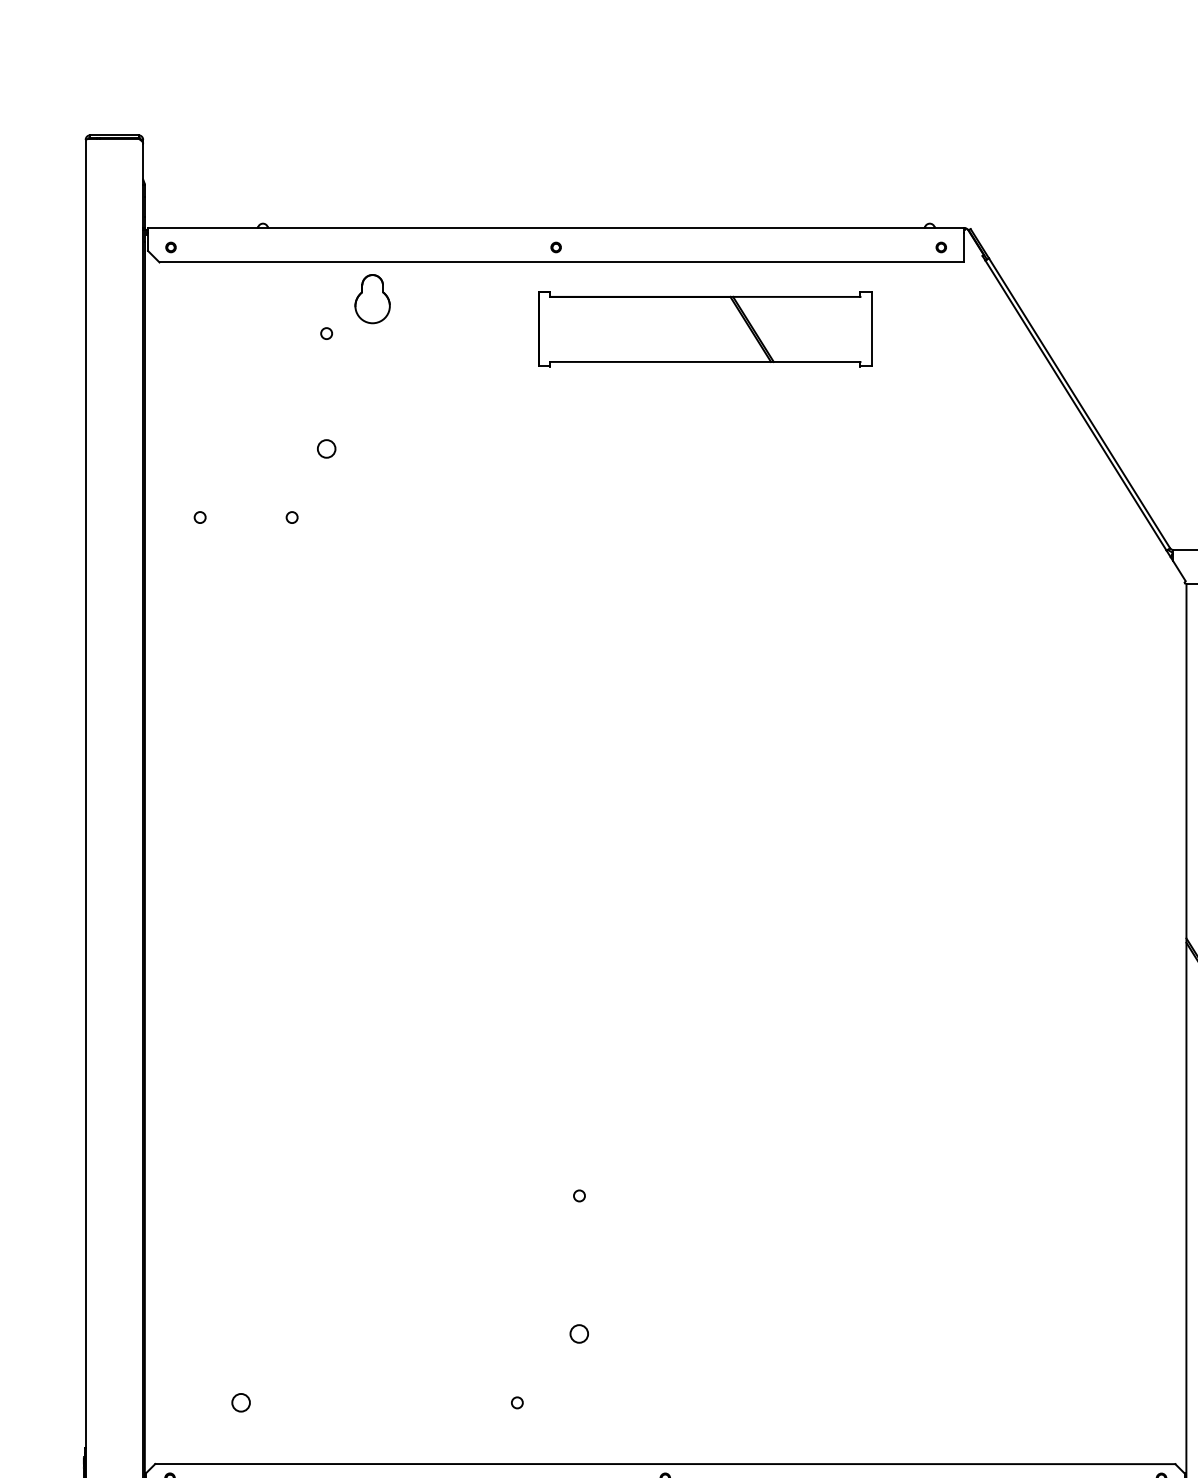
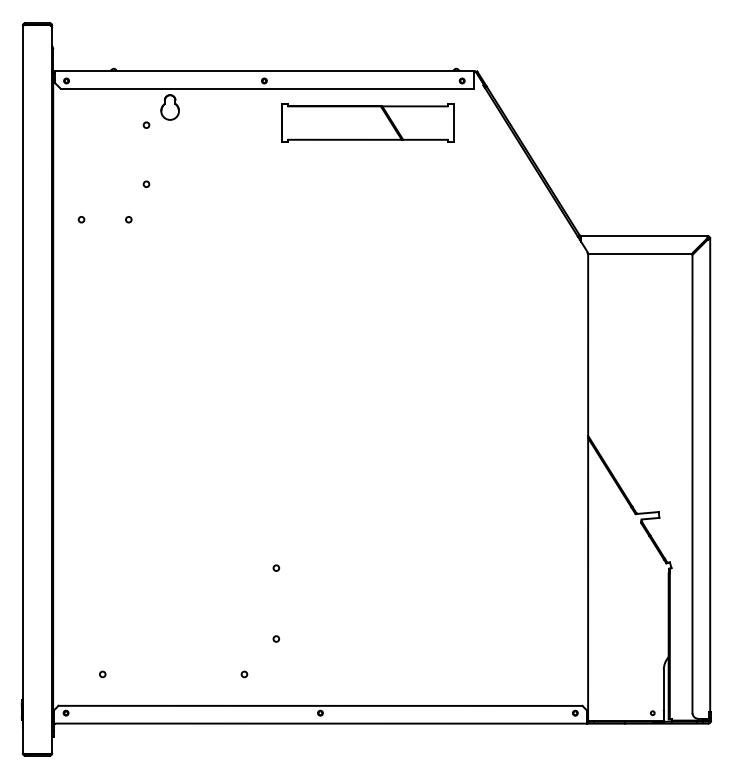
part: (704, 328) -> (367, 122), moved
circle: (326, 447) -> (146, 183), size x0.62
circle: (579, 1332) -> (276, 638), size x0.62
circle: (240, 1402) -> (102, 674), size x0.62

